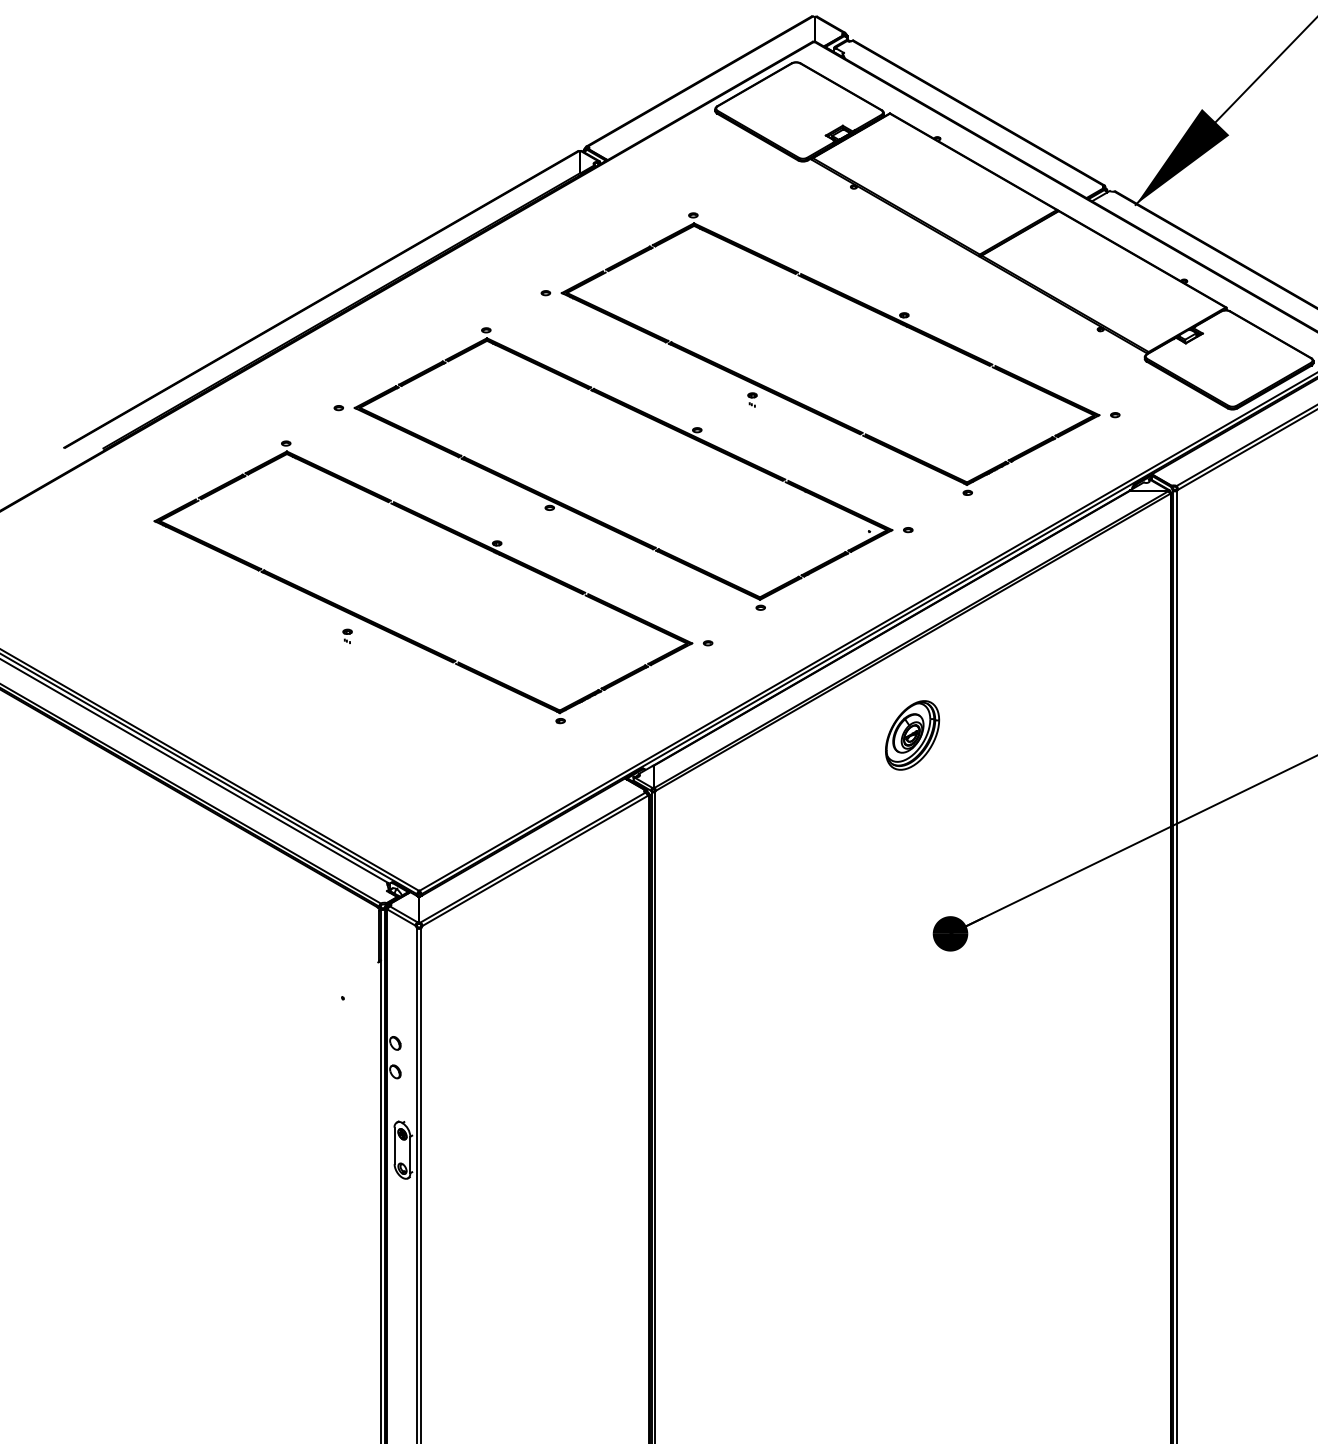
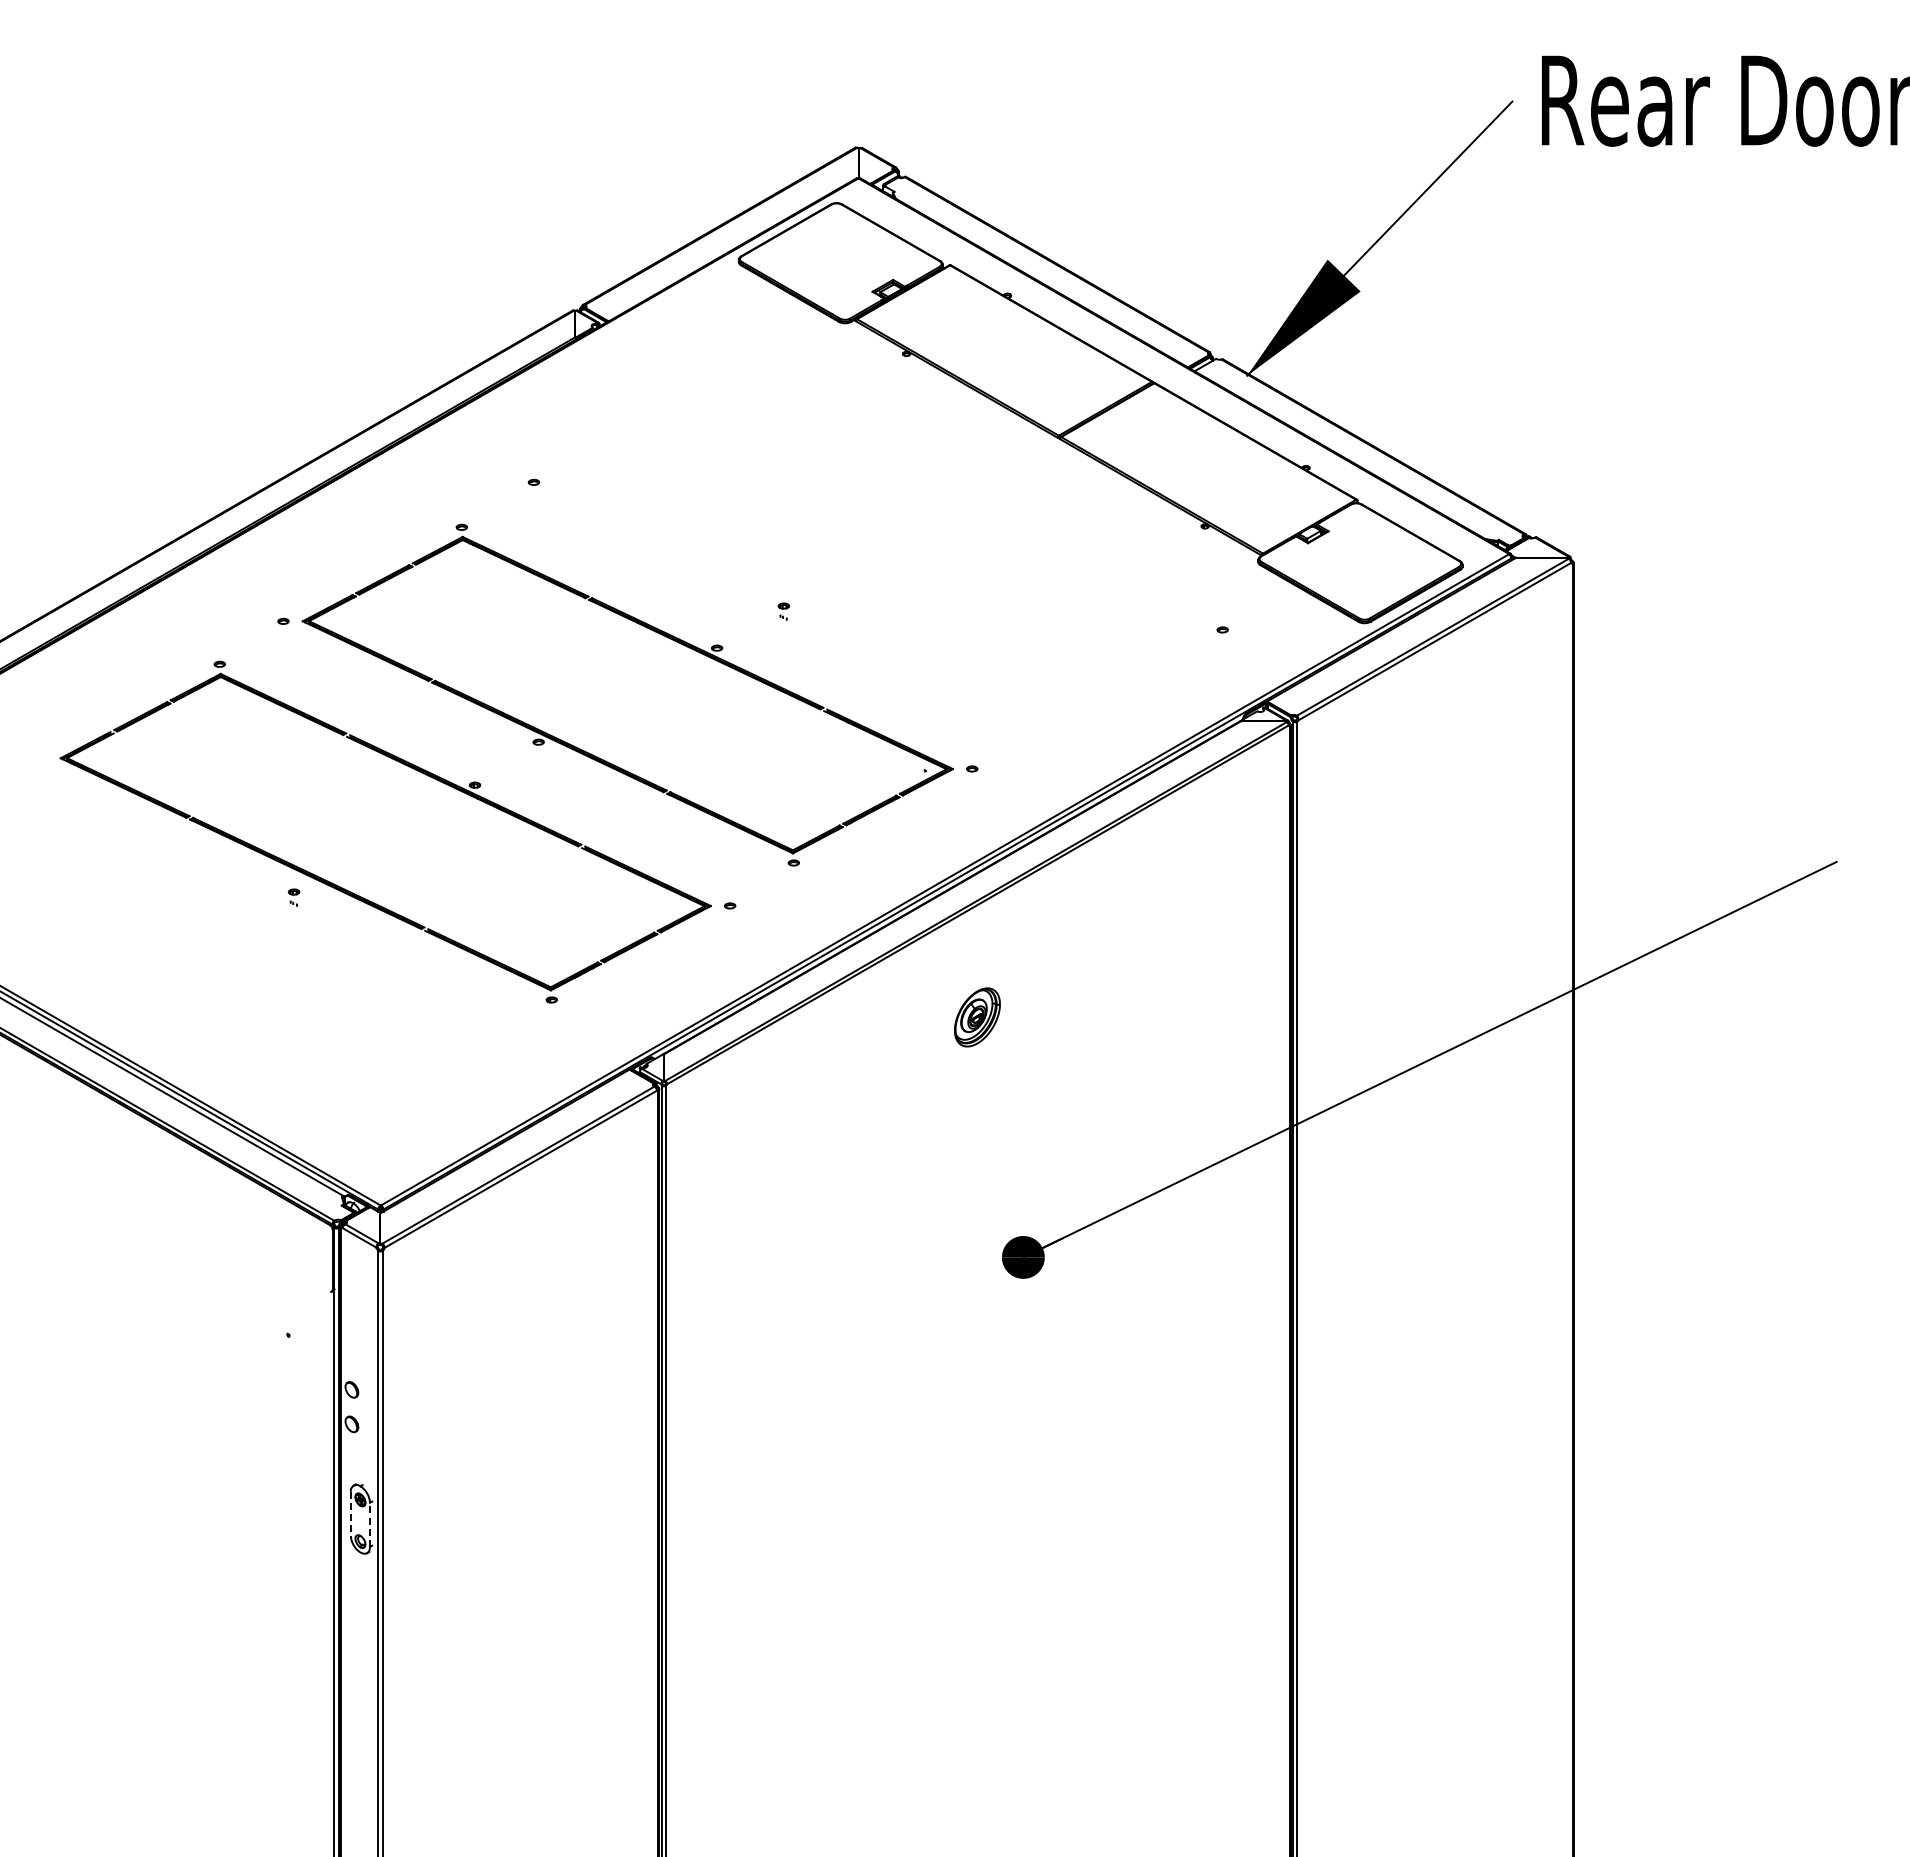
part: (830, 353) -> (878, 555), removed
part: (912, 735) -> (977, 1017), size x0.7
line: (394, 1146) -> (350, 1514), solid -> dashed
line: (410, 1154) -> (370, 1524), solid -> dashed

